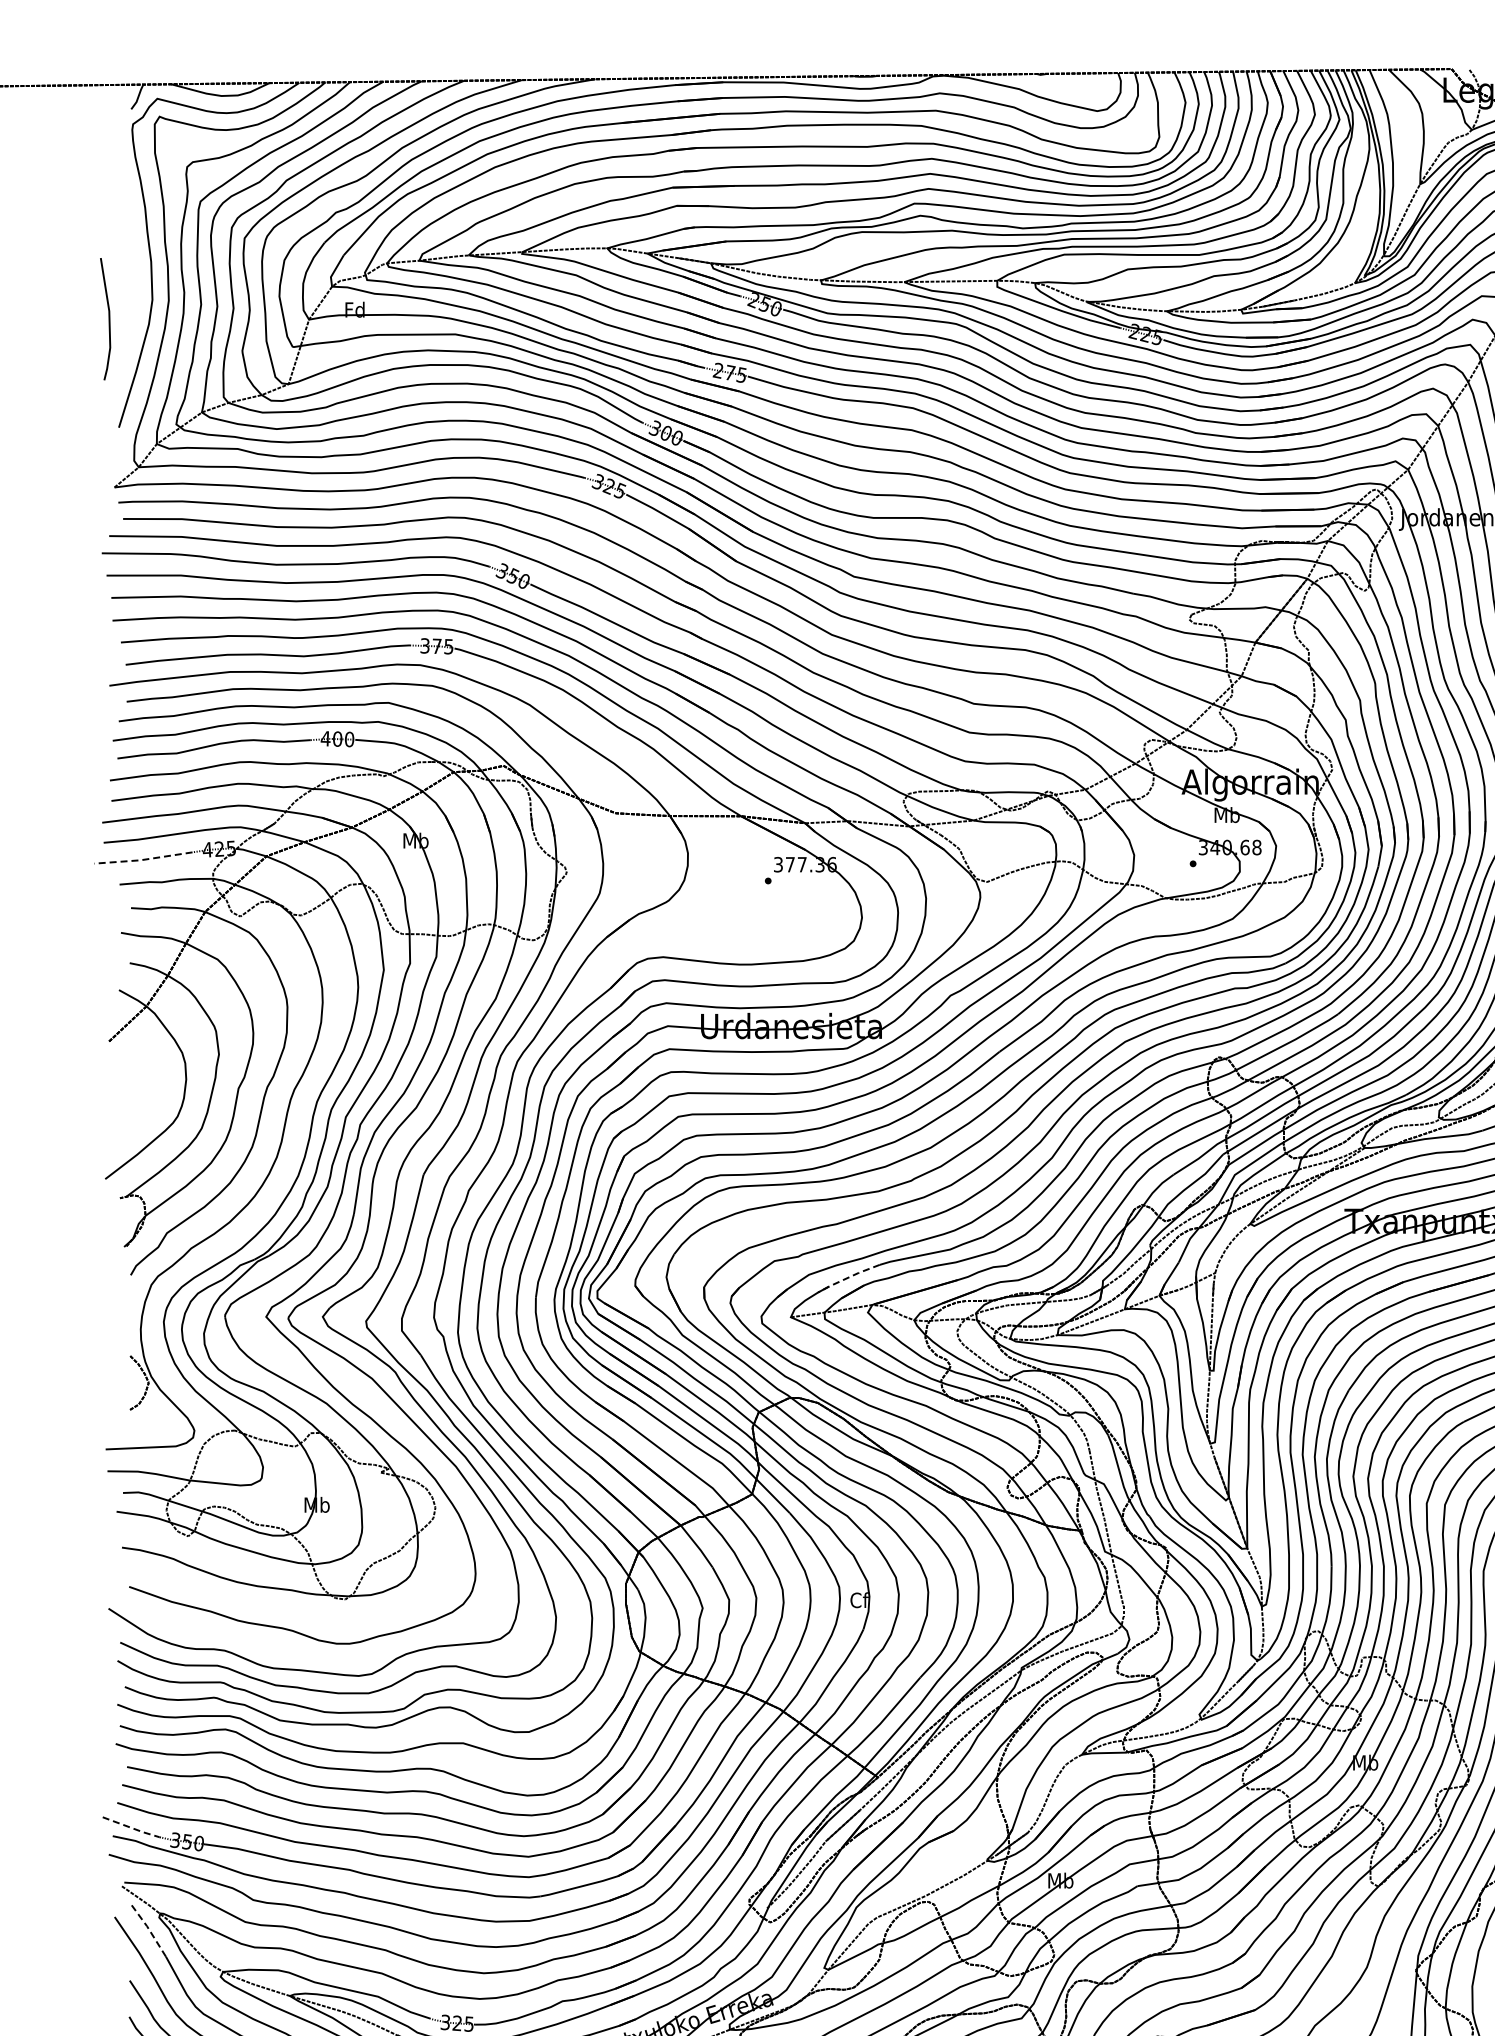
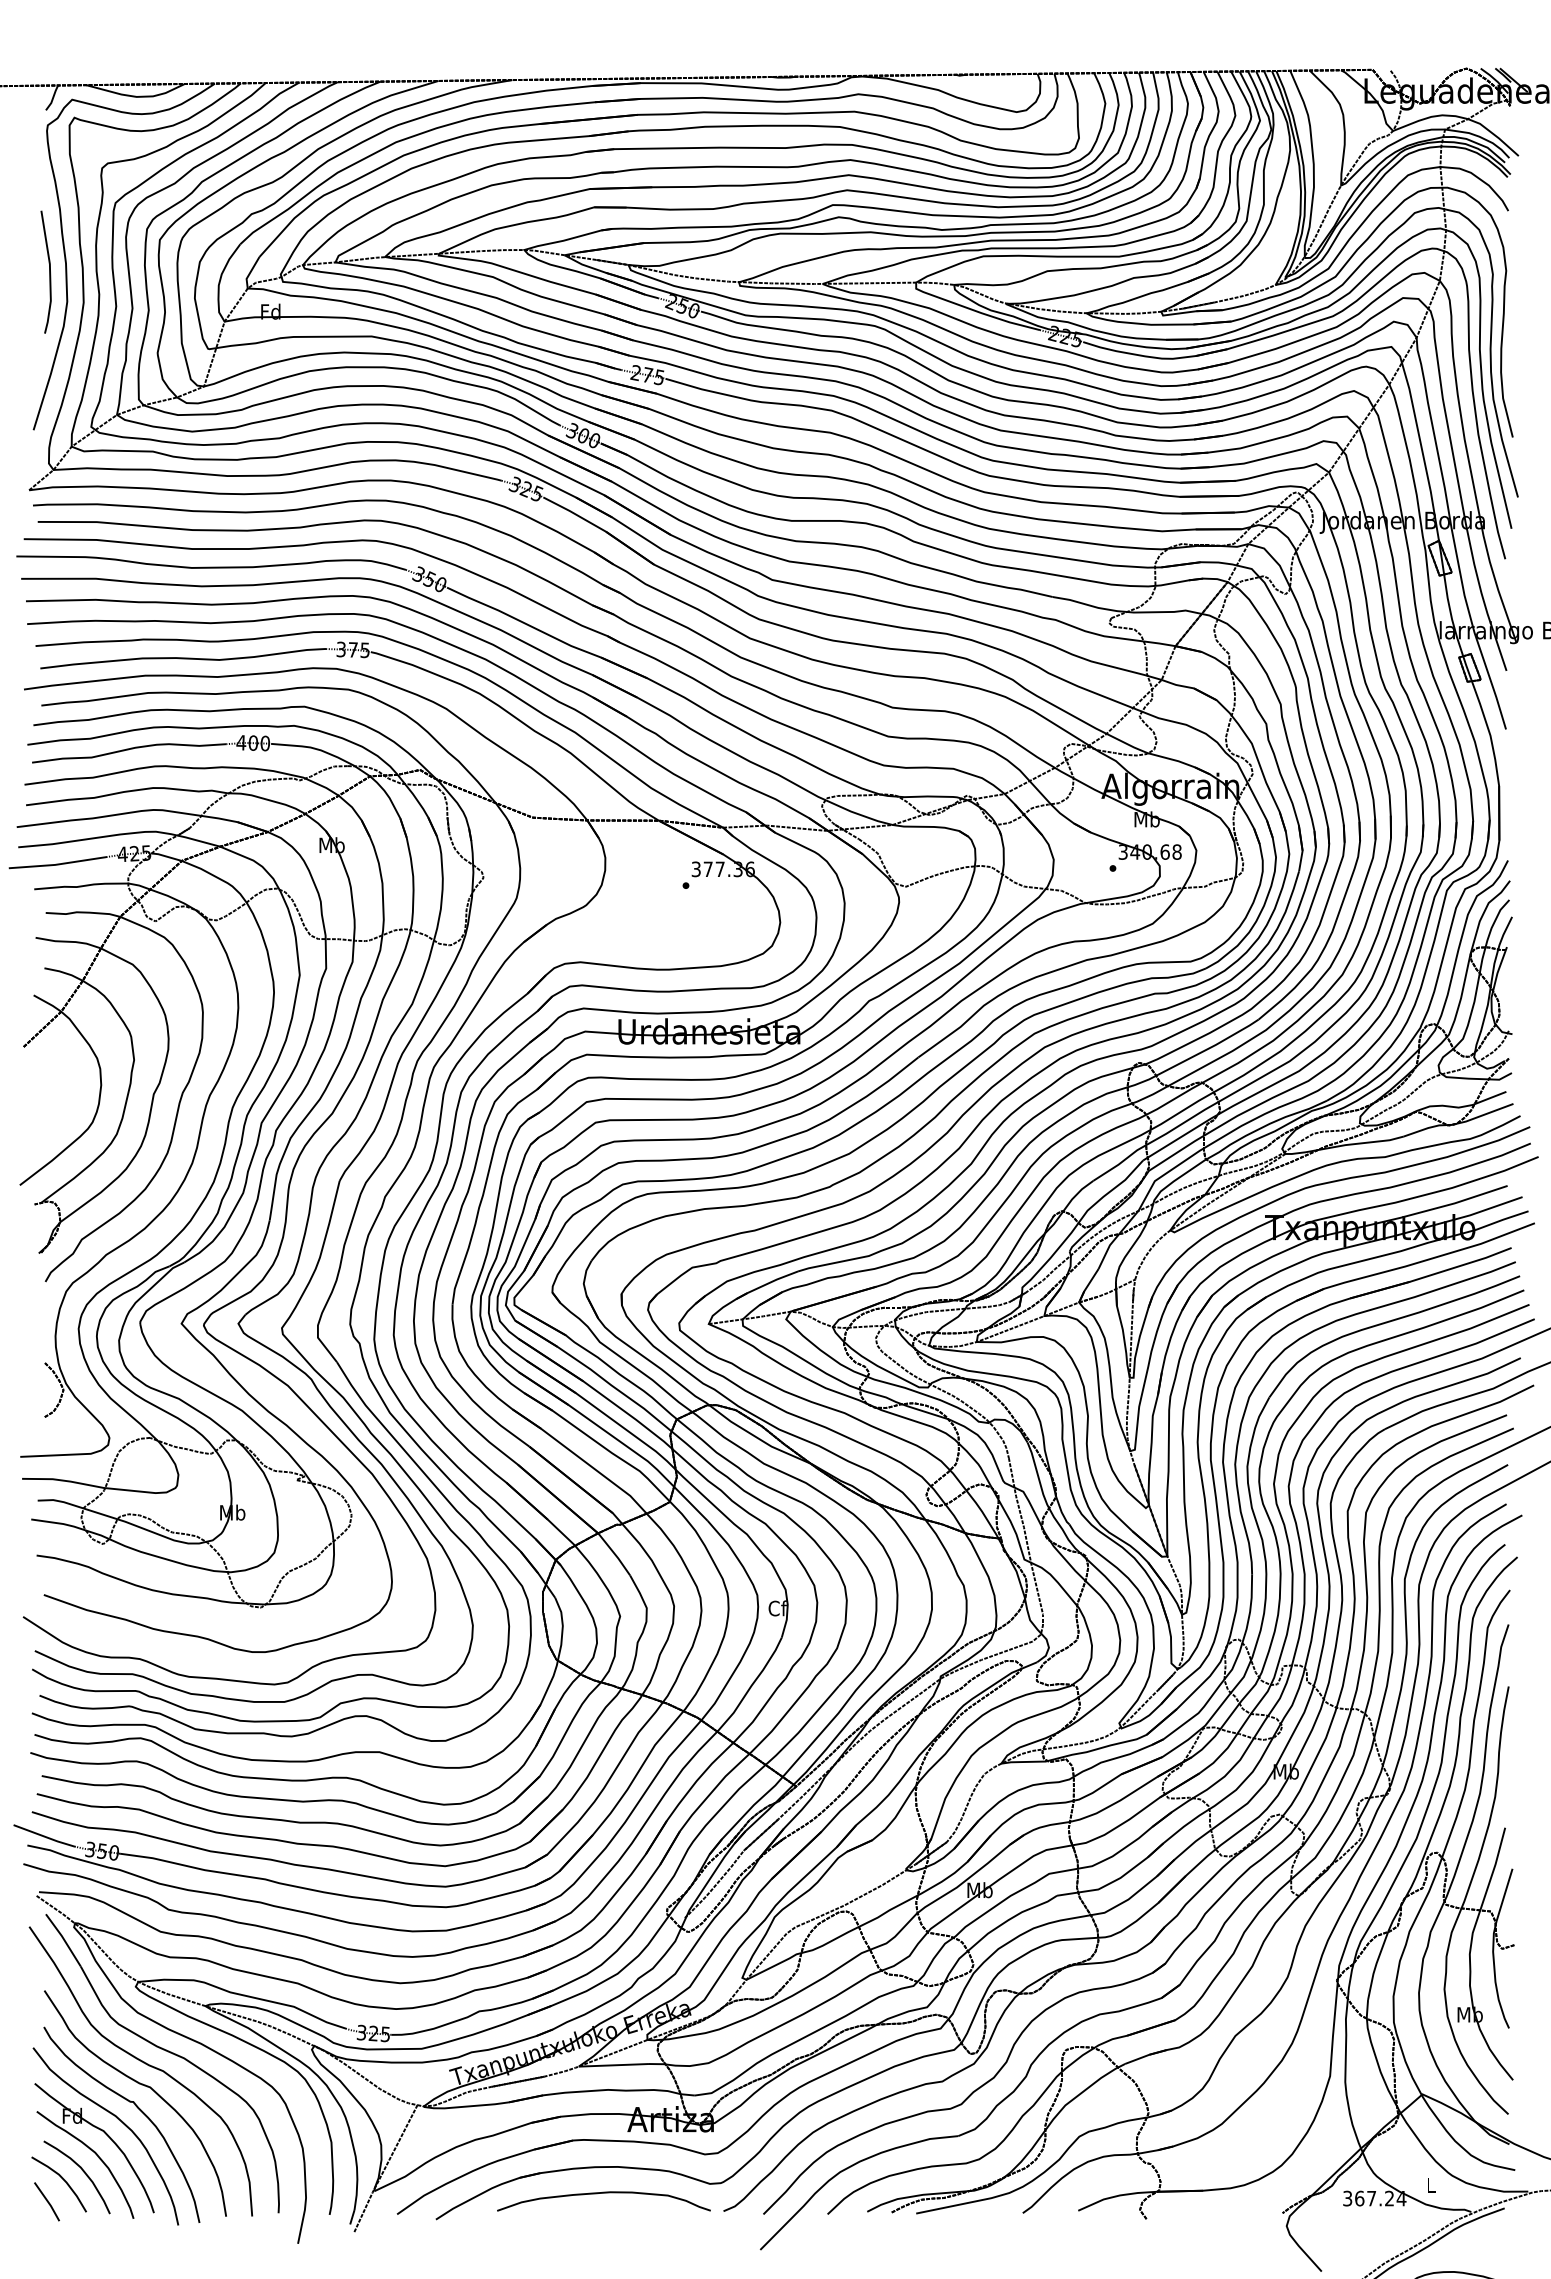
line: (108, 318) -> (49, 271), moved
line: (142, 859) -> (57, 864), dashed -> solid
line: (848, 1277) -> (766, 1284), dashed -> solid
line: (130, 1827) -> (45, 1836), dashed -> solid
line: (148, 1929) -> (63, 1939), dashed -> solid

